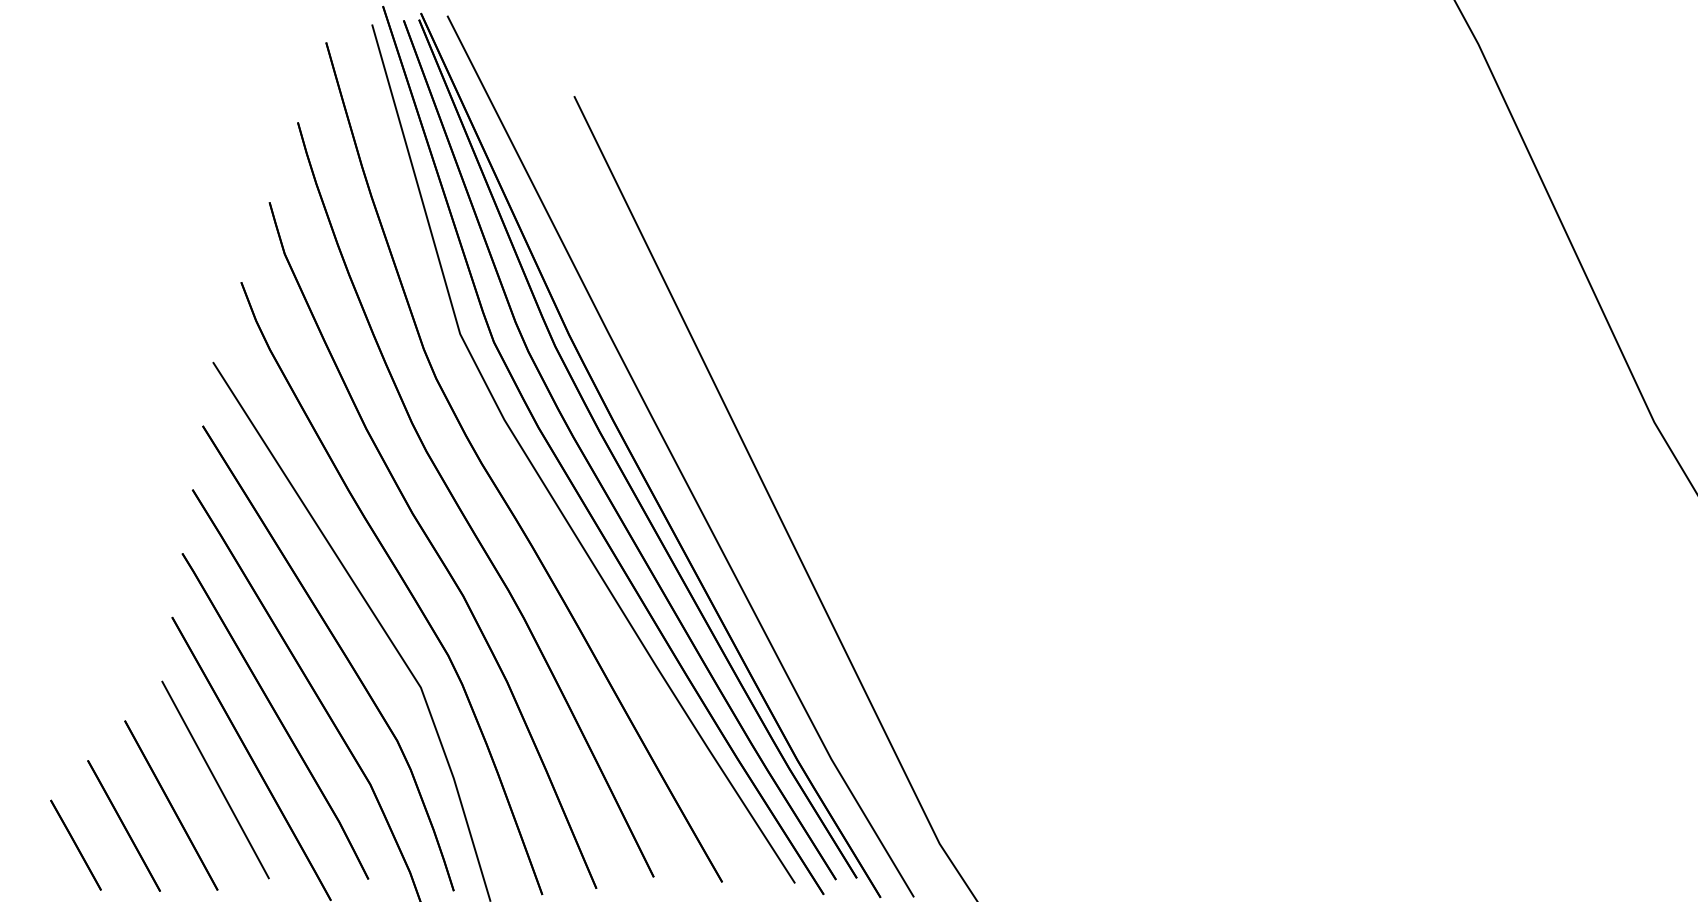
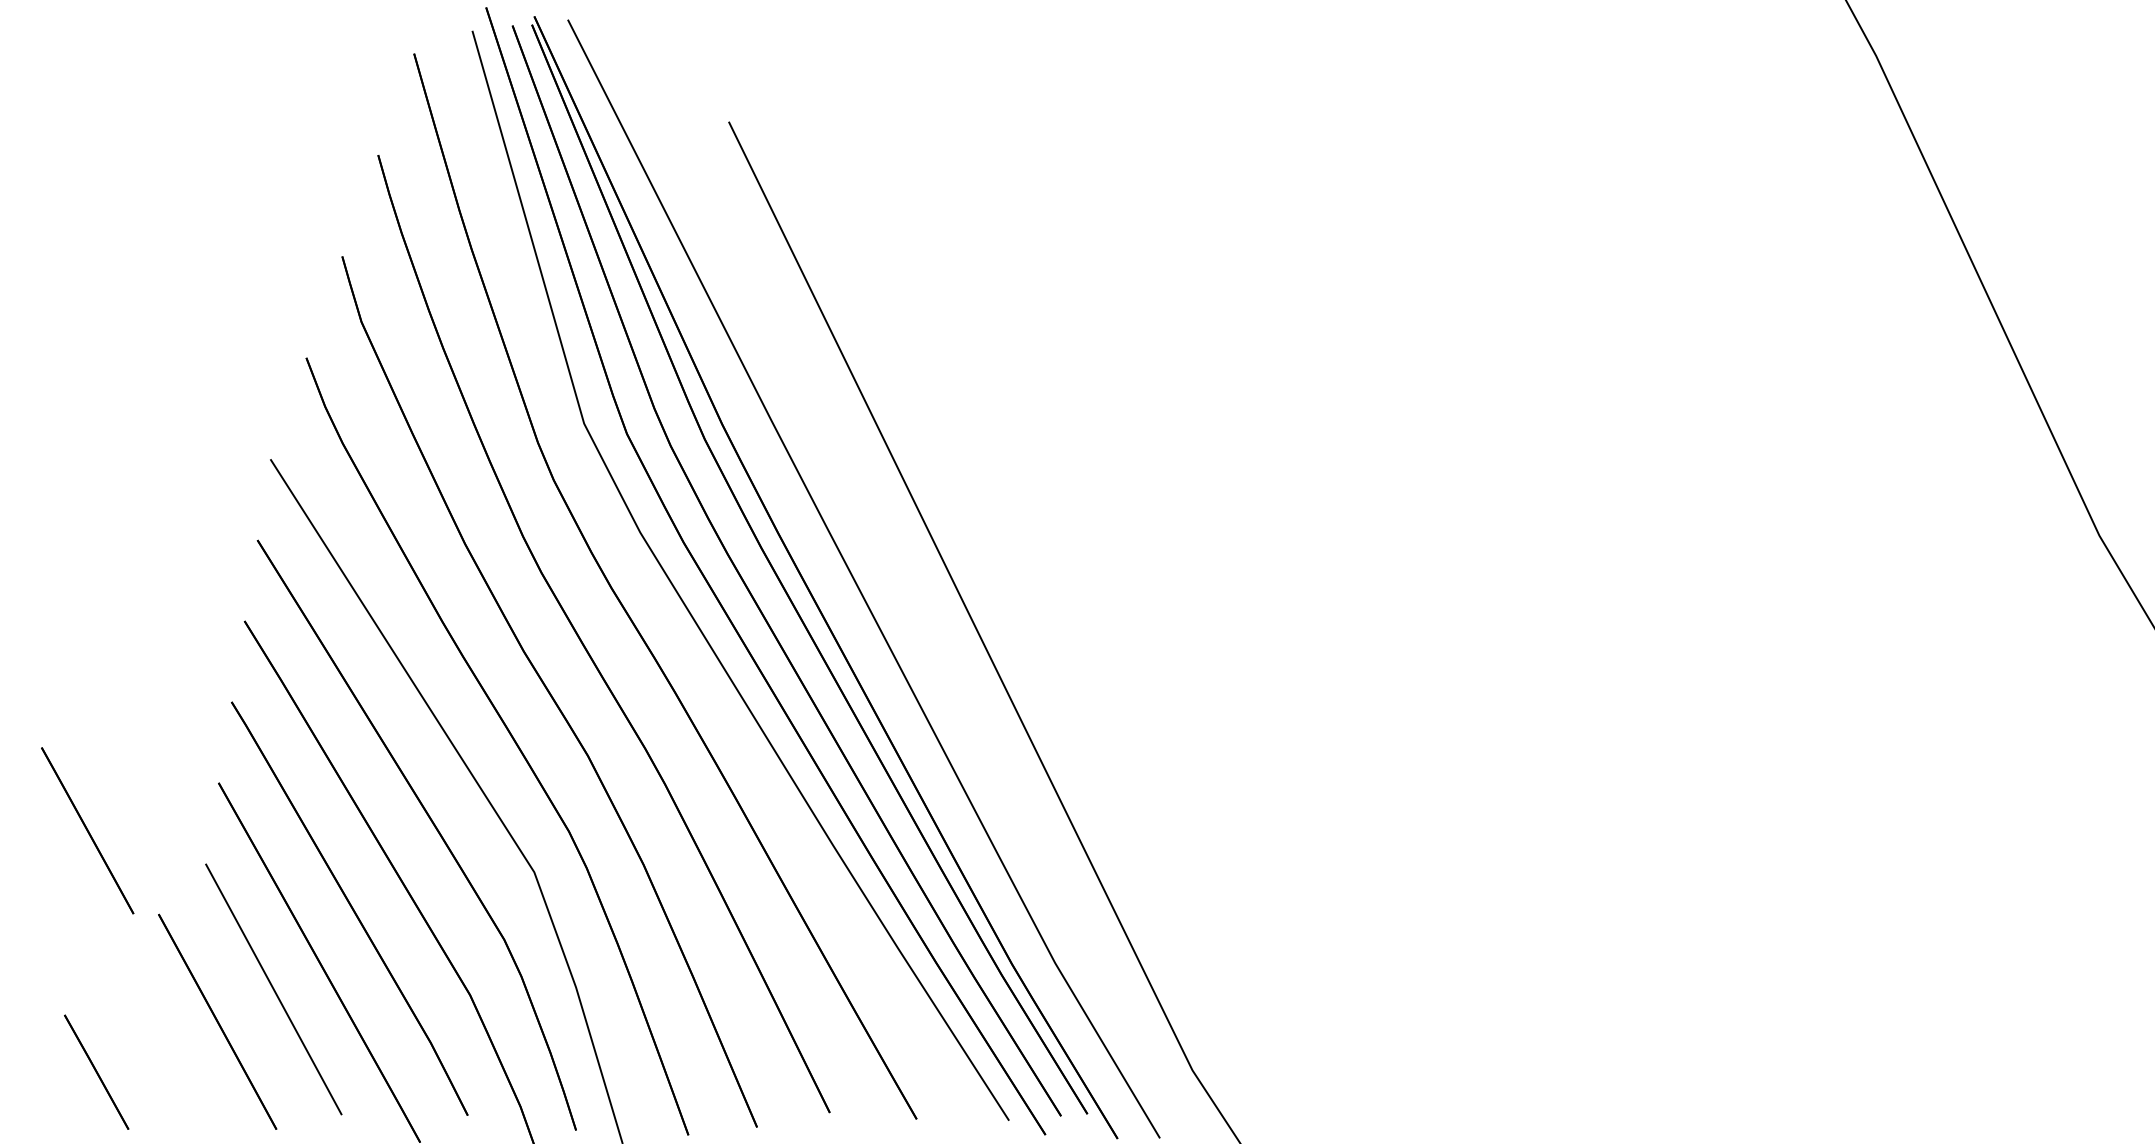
line: (123, 825) -> (87, 830), moved

